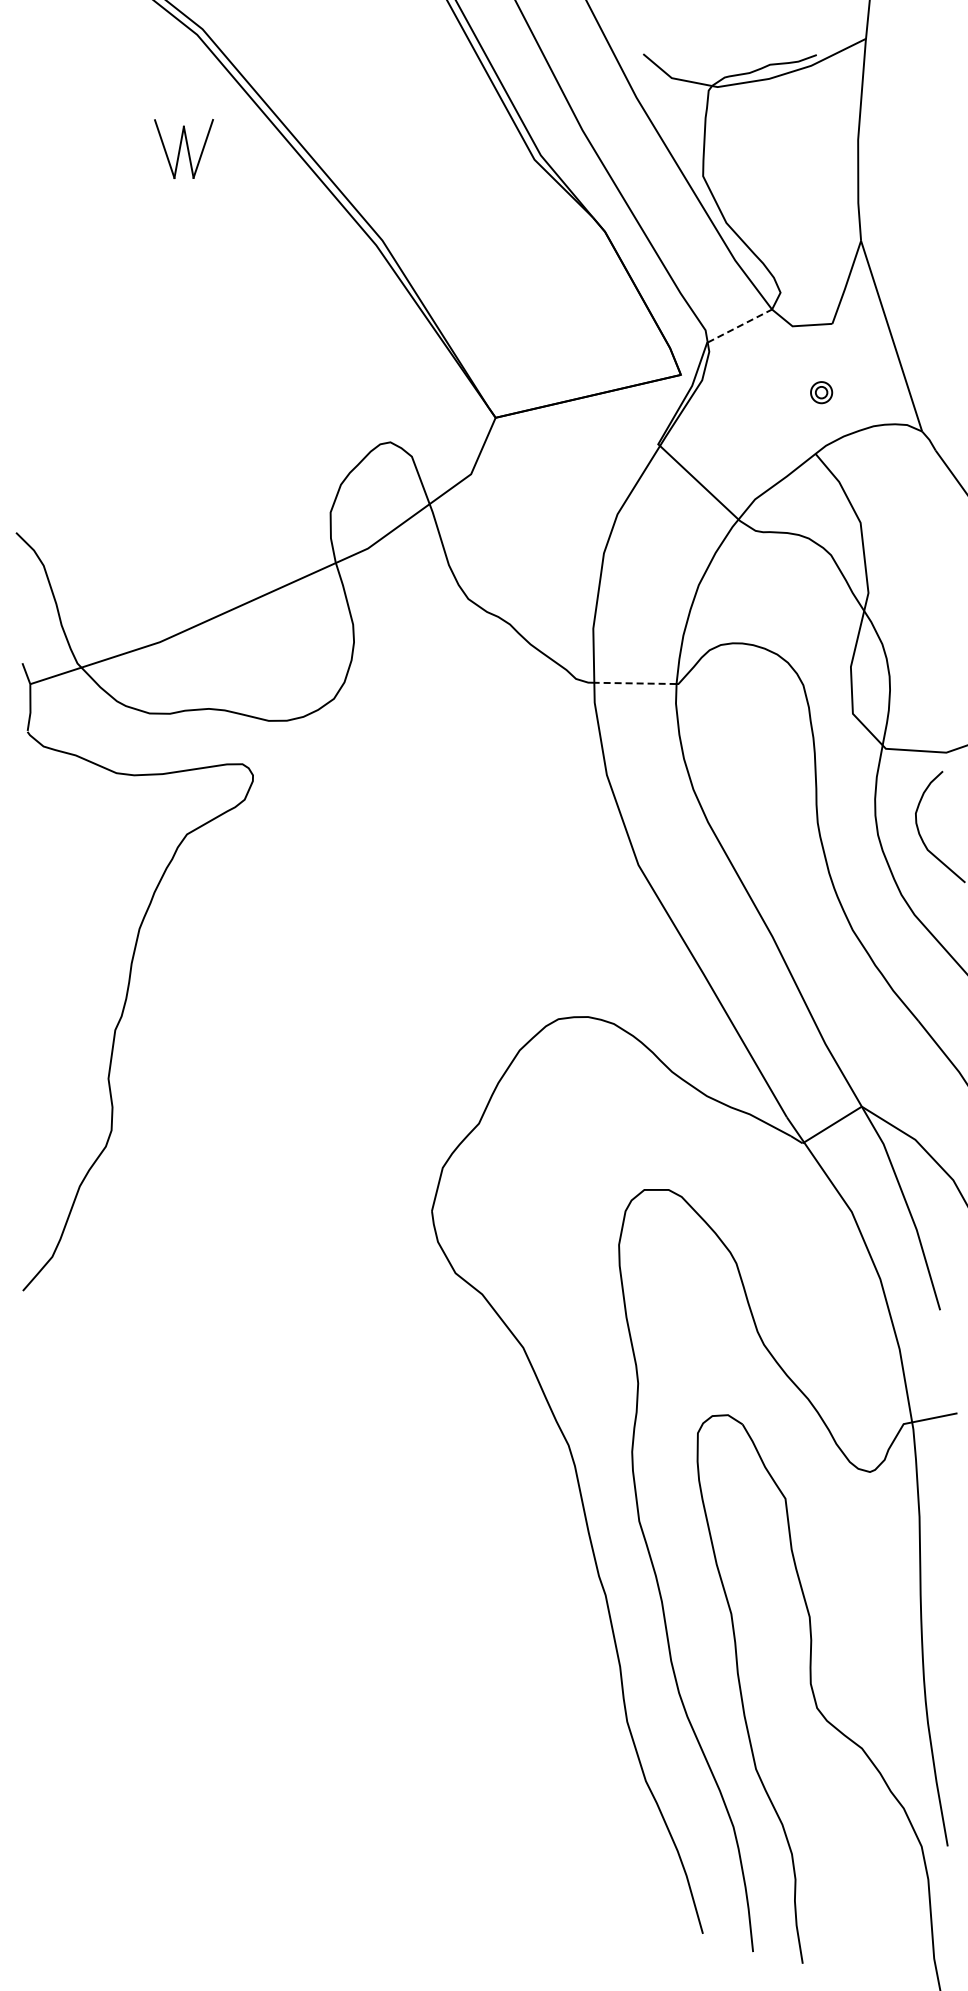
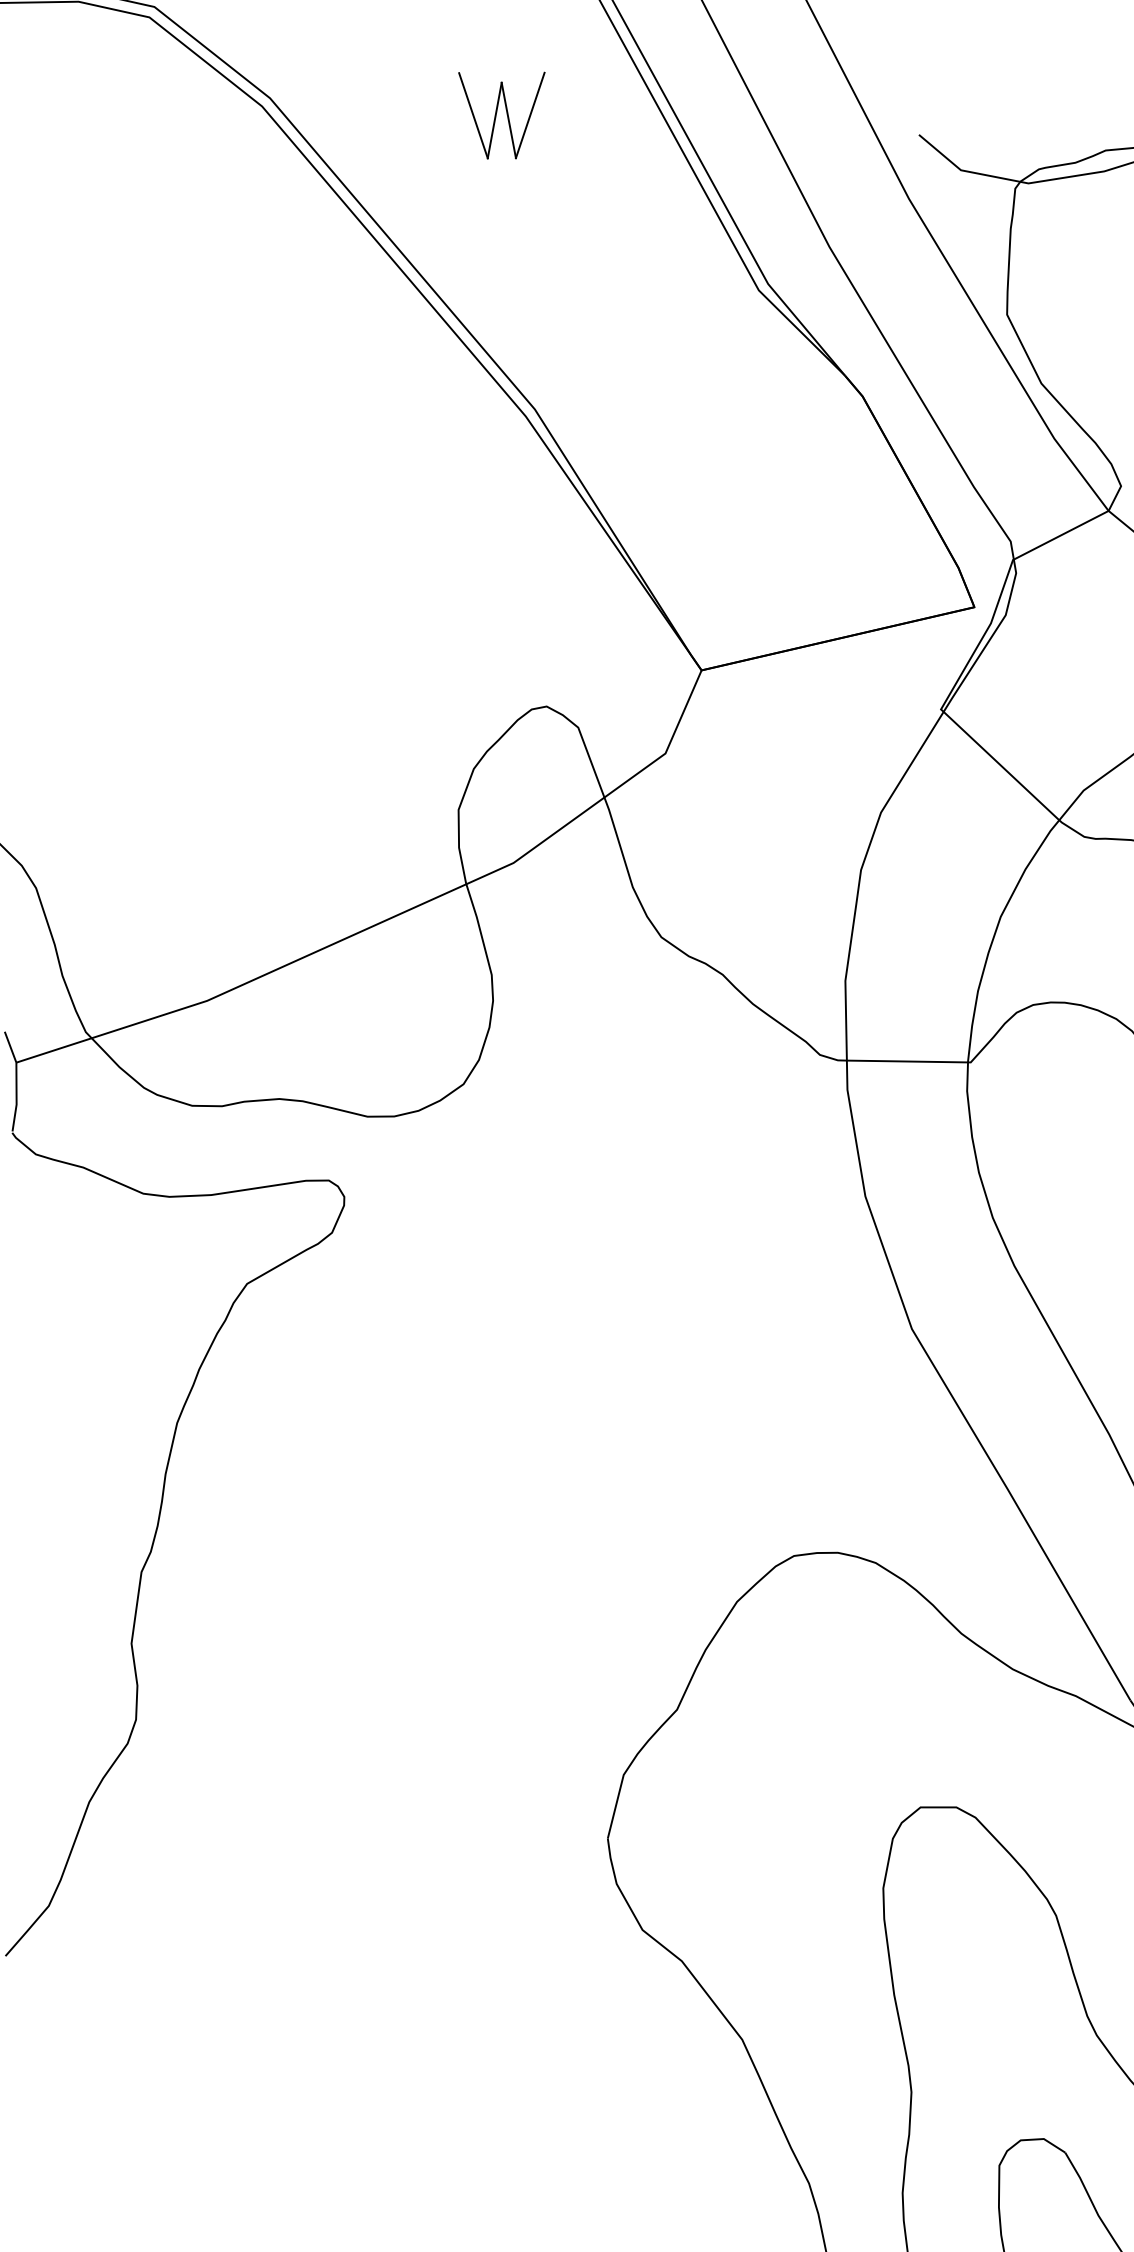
part: (183, 149) -> (501, 116), moved
line: (740, 325) -> (1062, 534), dashed -> solid
line: (635, 683) -> (907, 1061), dashed -> solid

